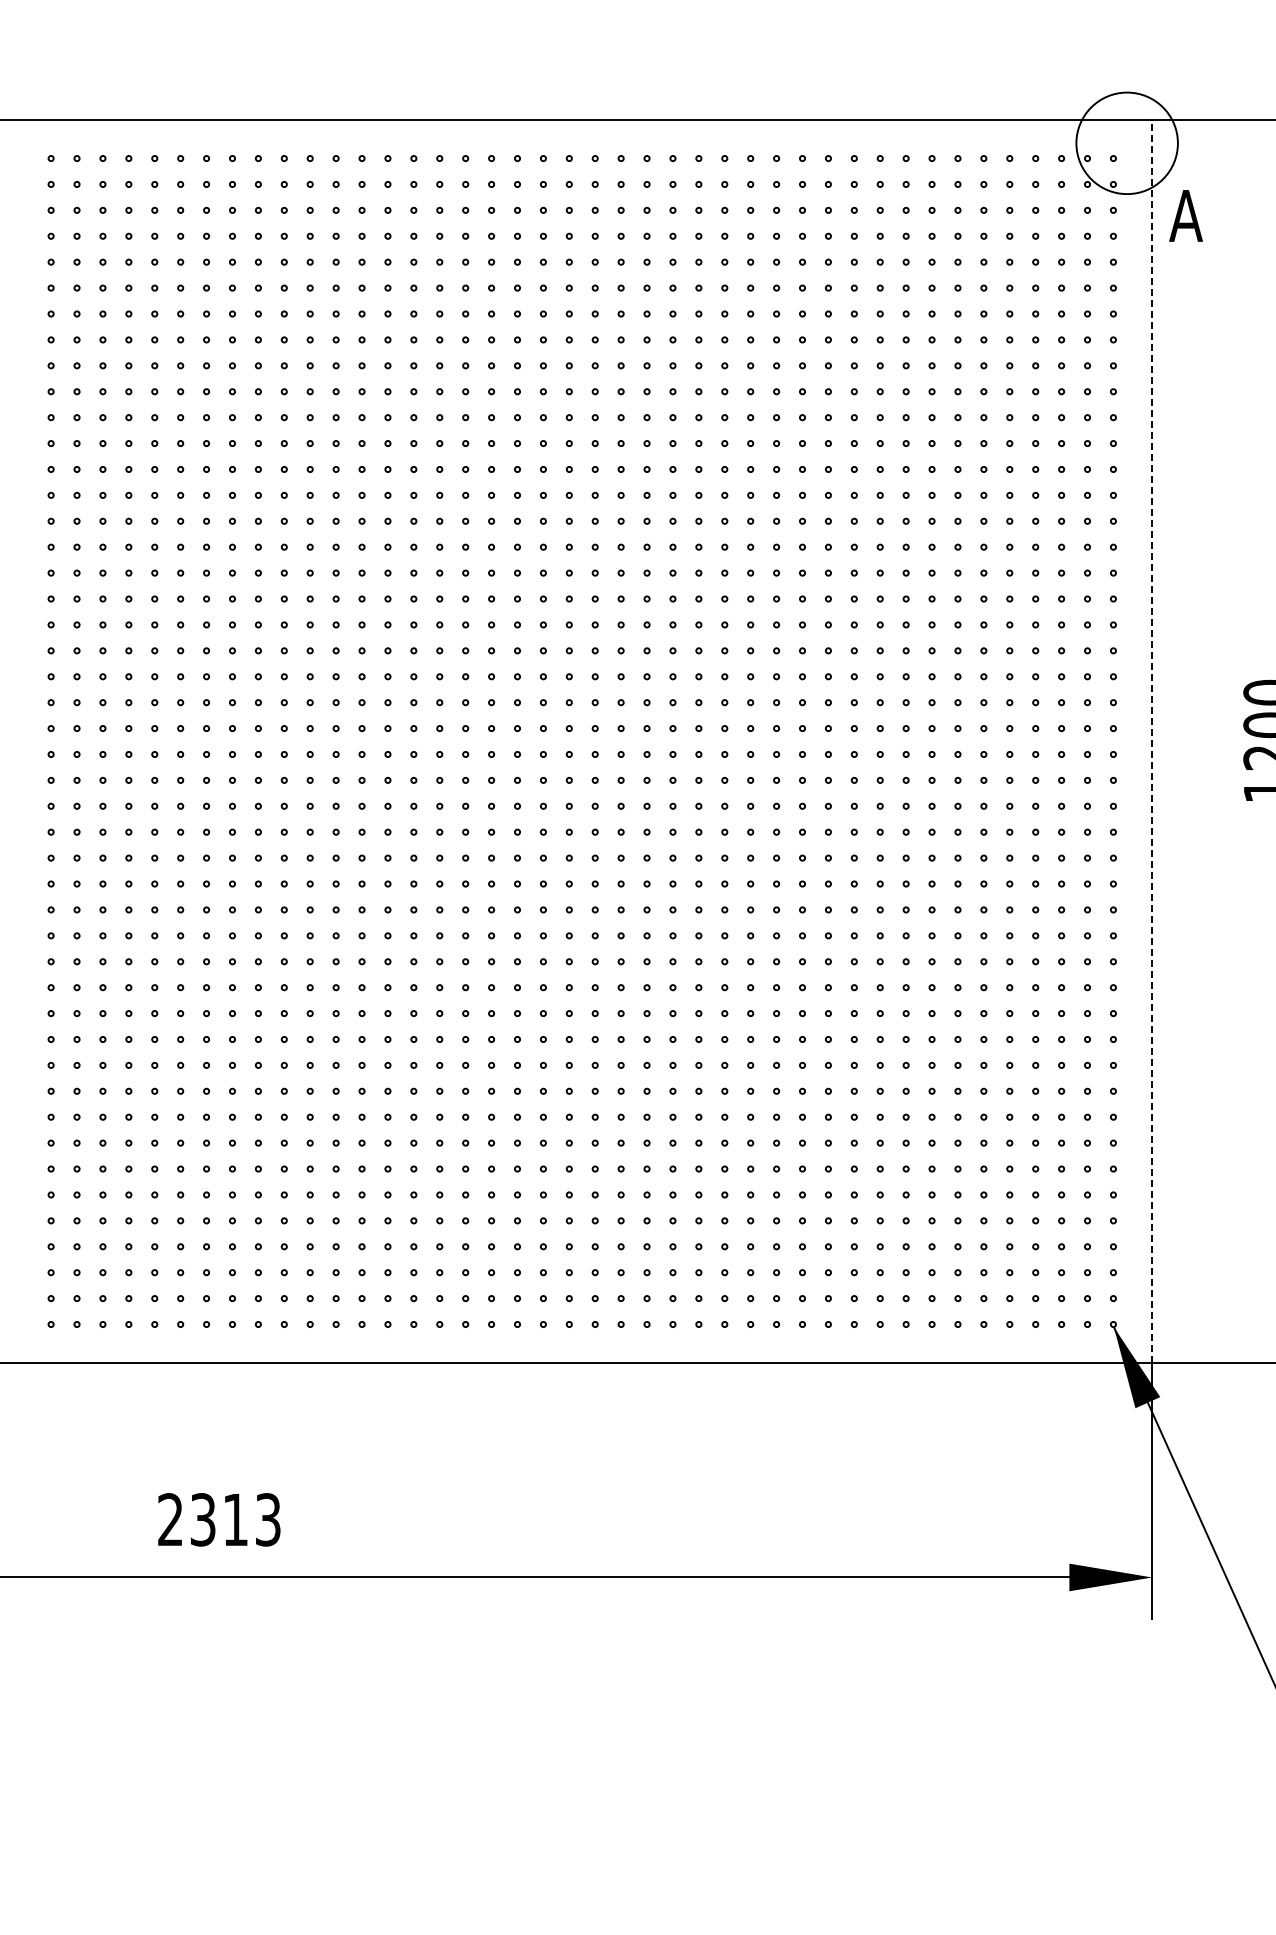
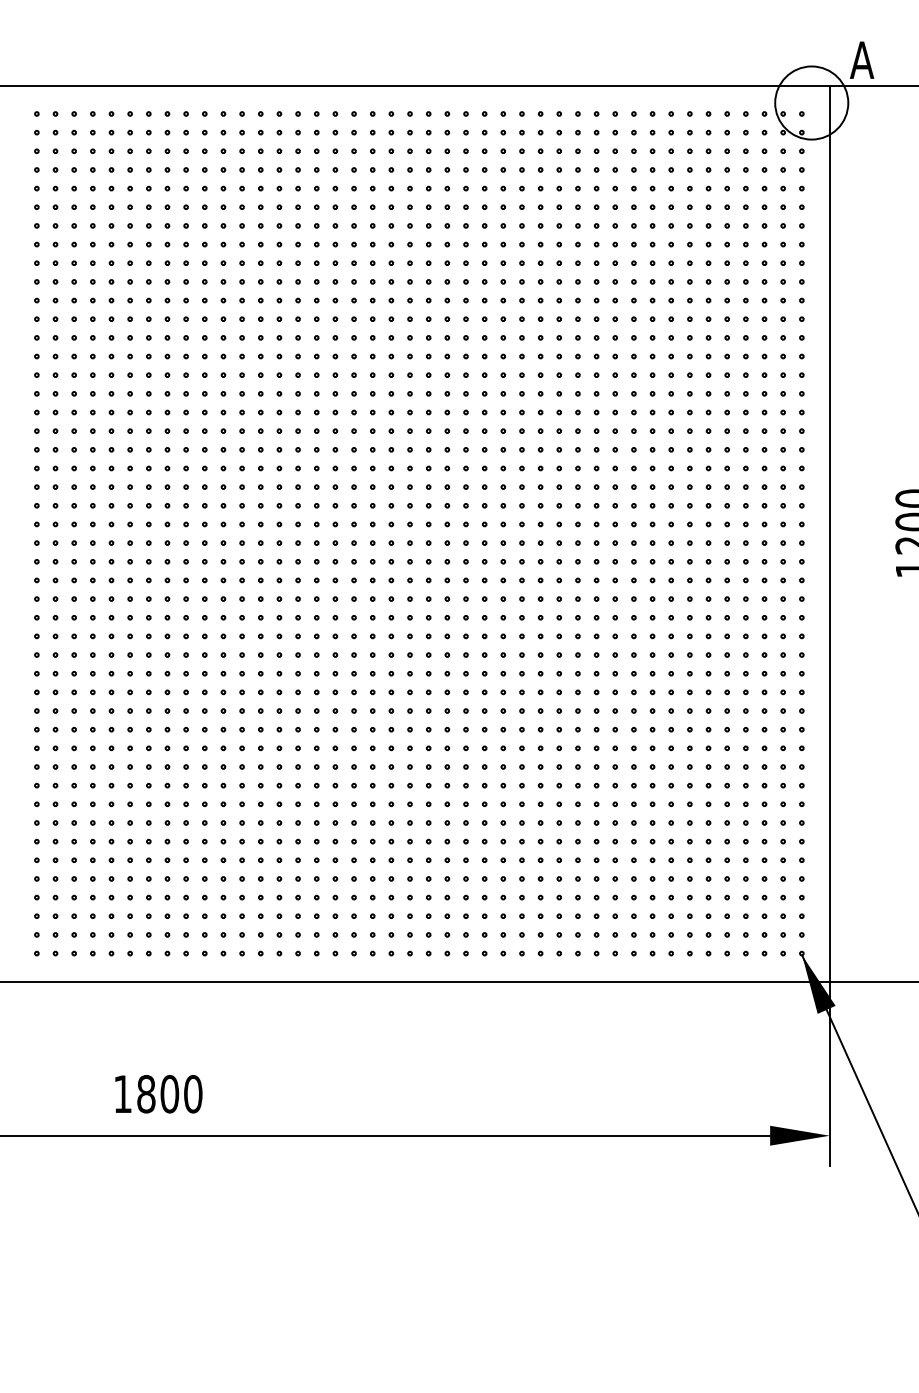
text: (1185, 215) -> (861, 59), moved
line: (1152, 741) -> (829, 533), dashed -> solid
text: (219, 1519) -> (158, 1093), 2313 -> 1800

